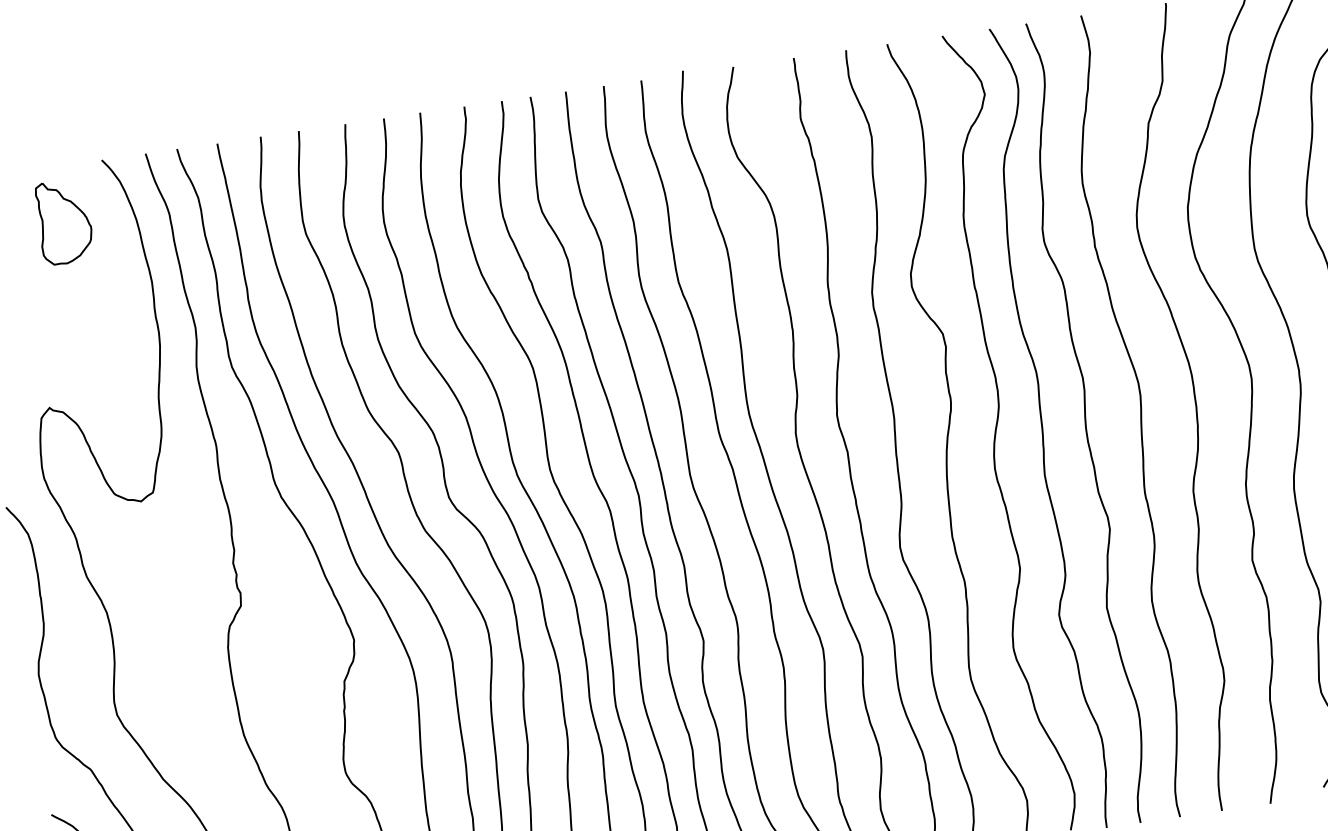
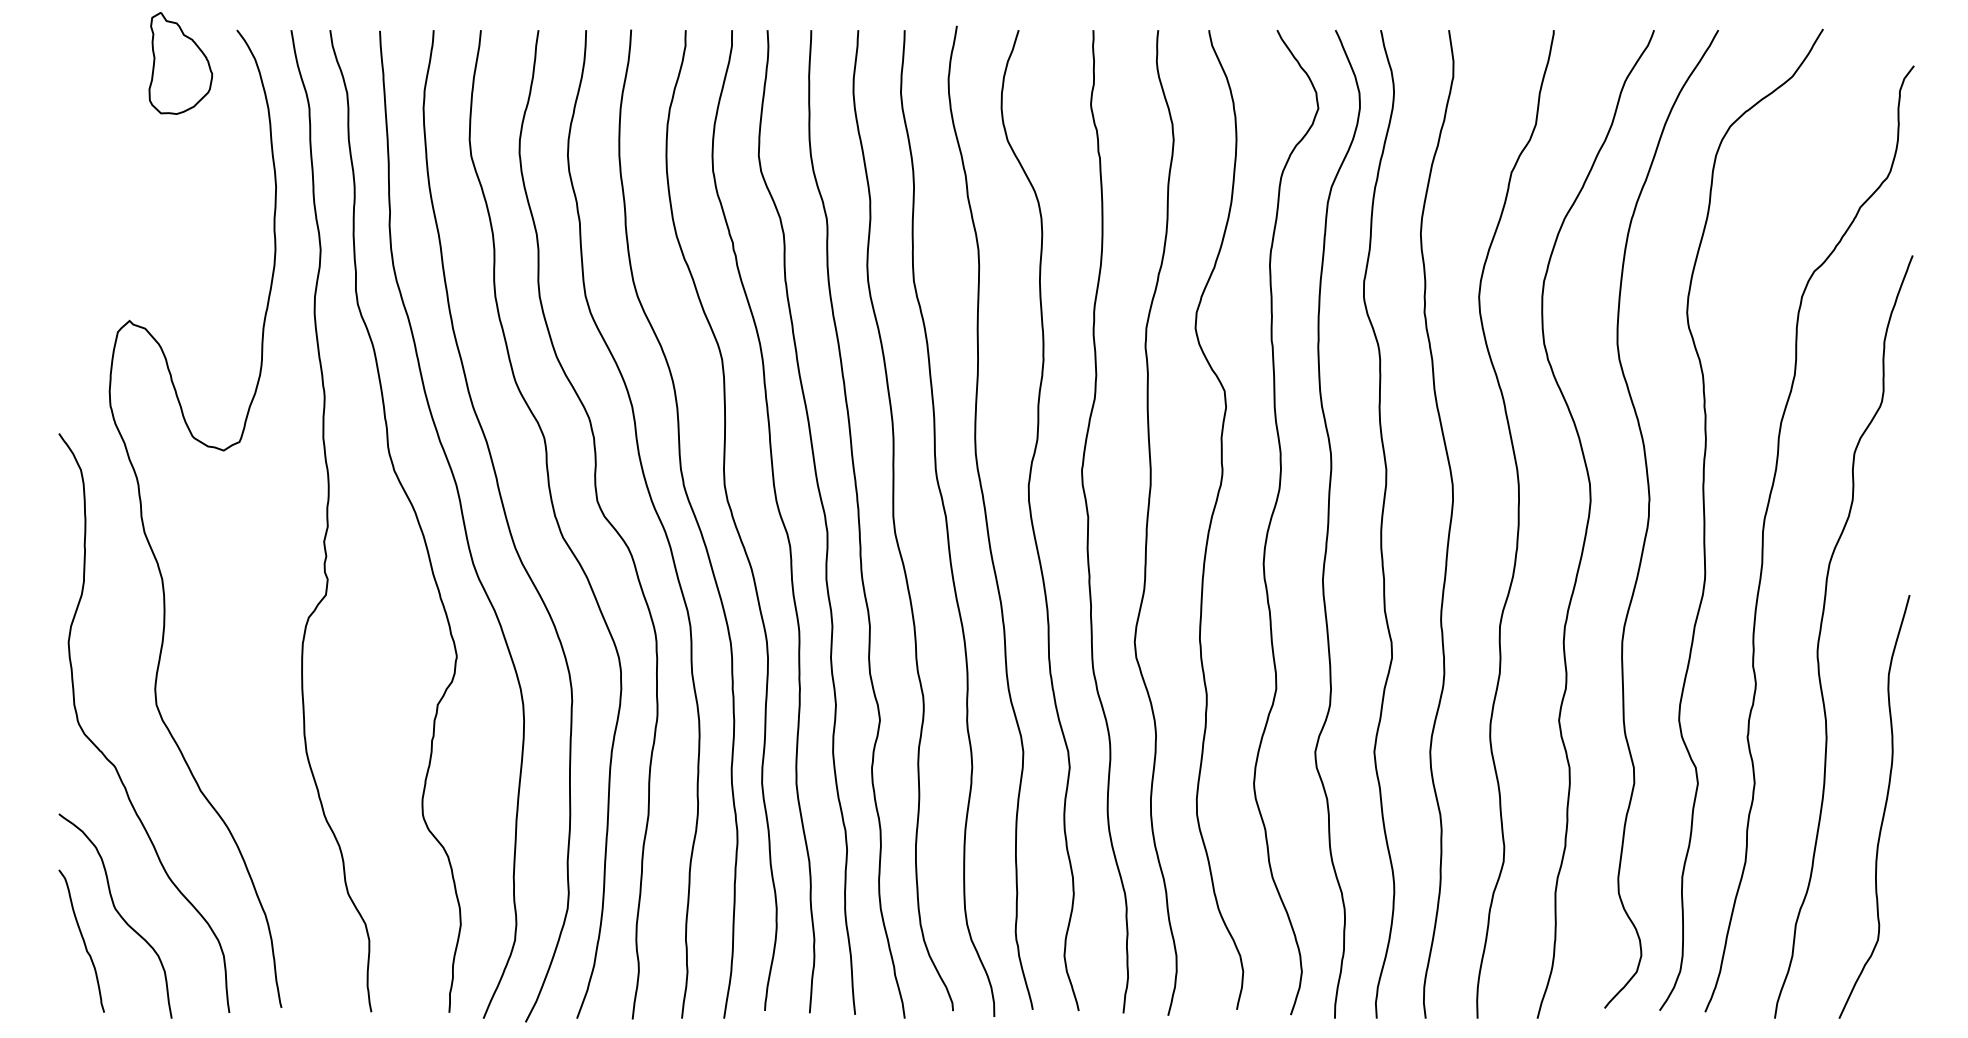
part: (64, 222) -> (180, 63), moved

